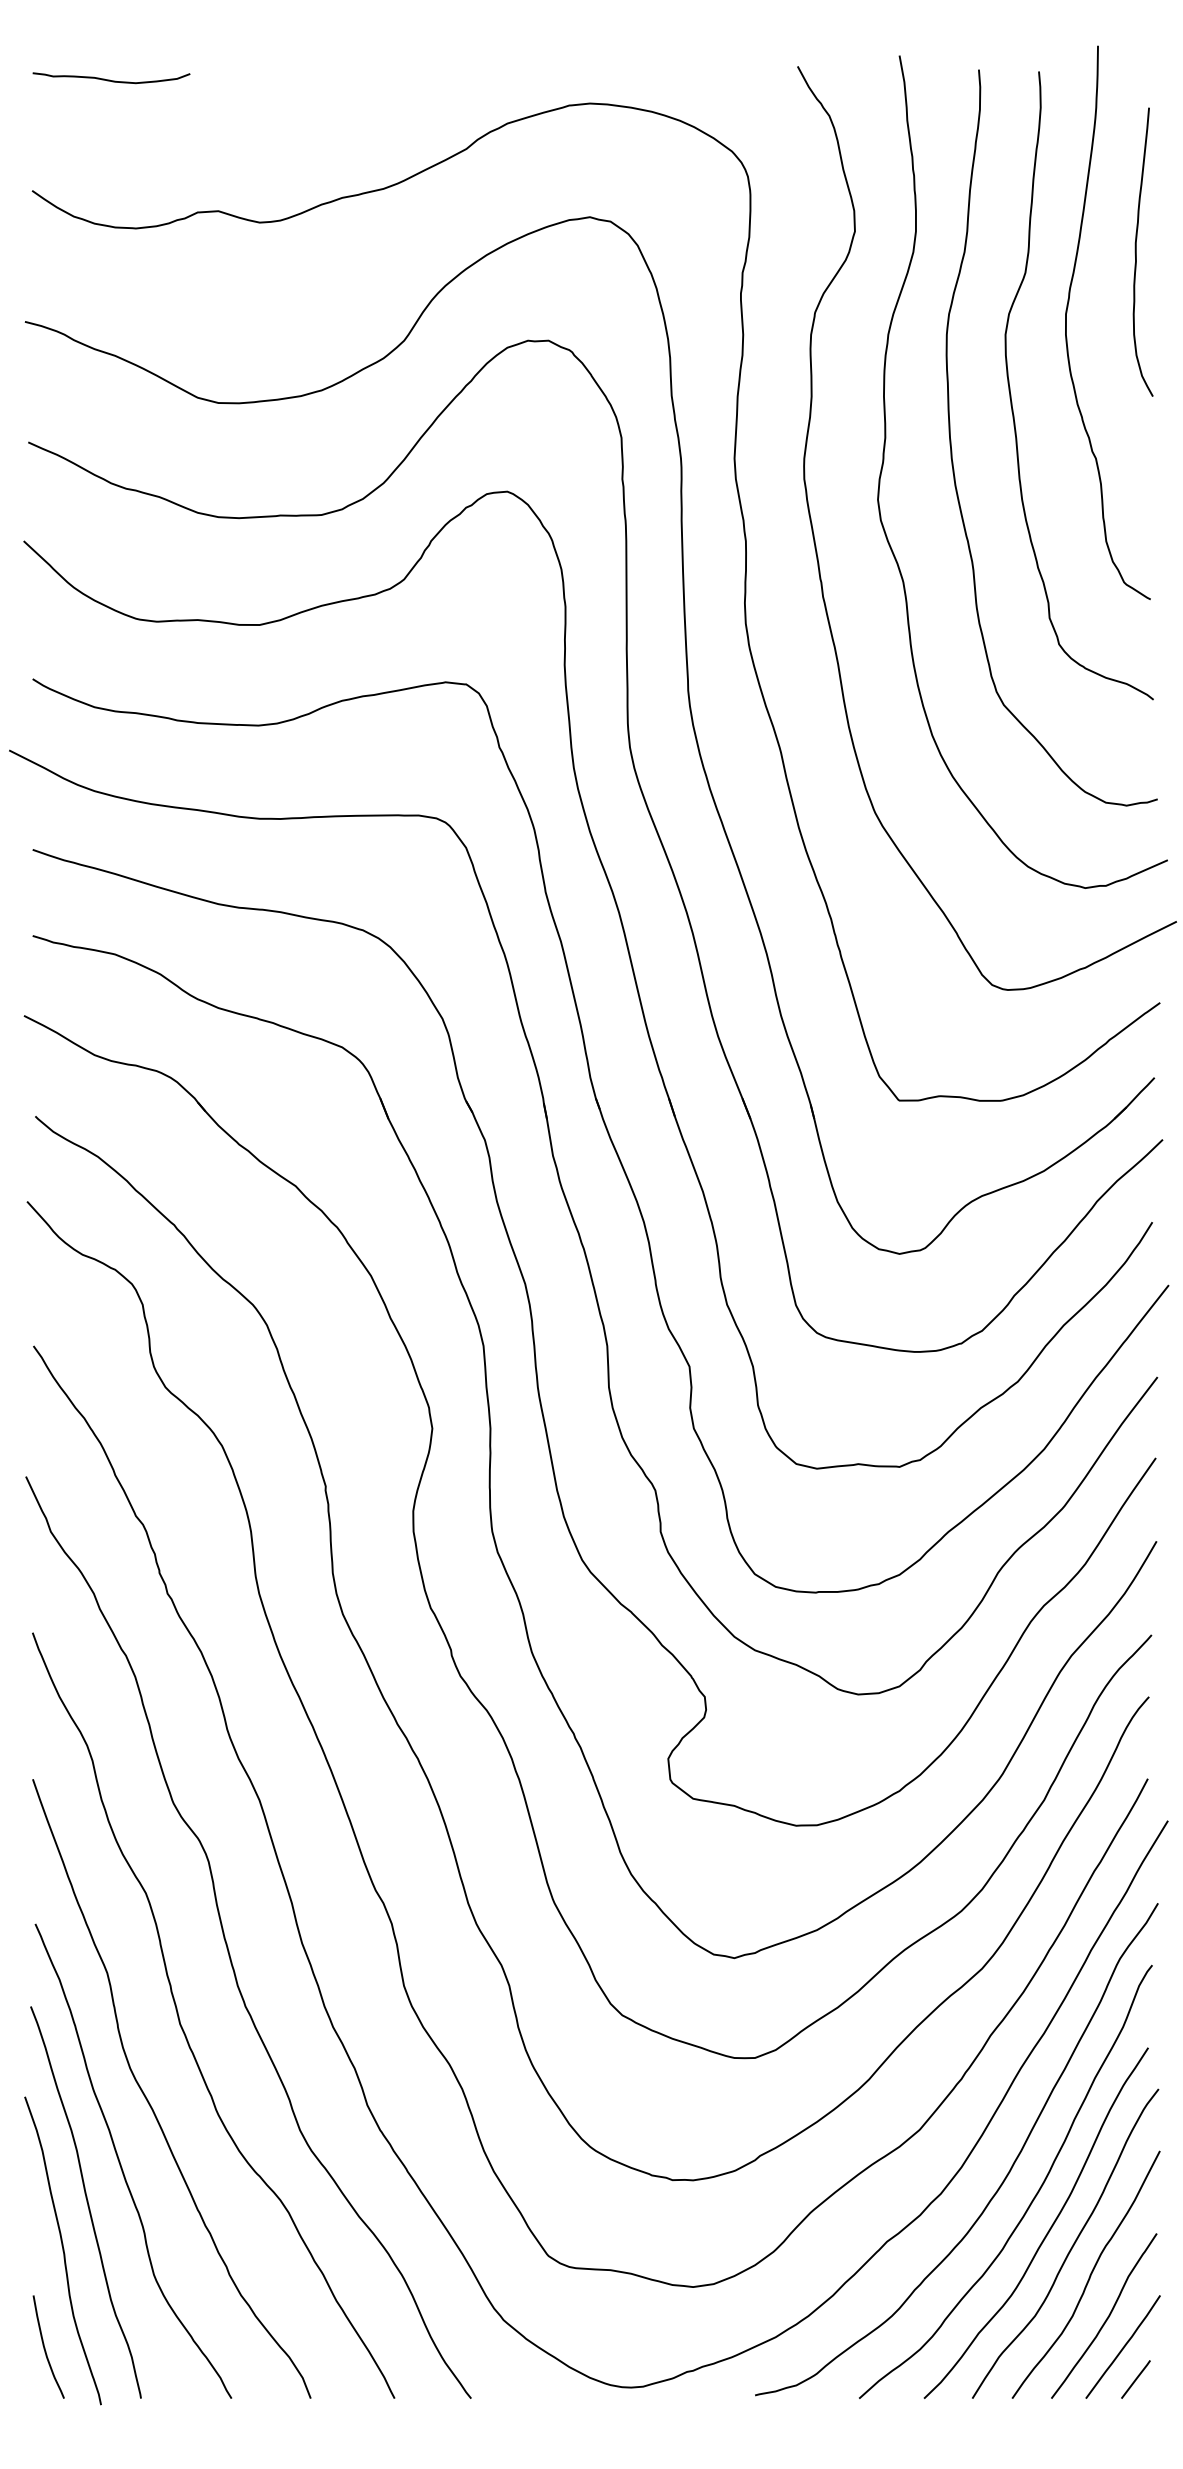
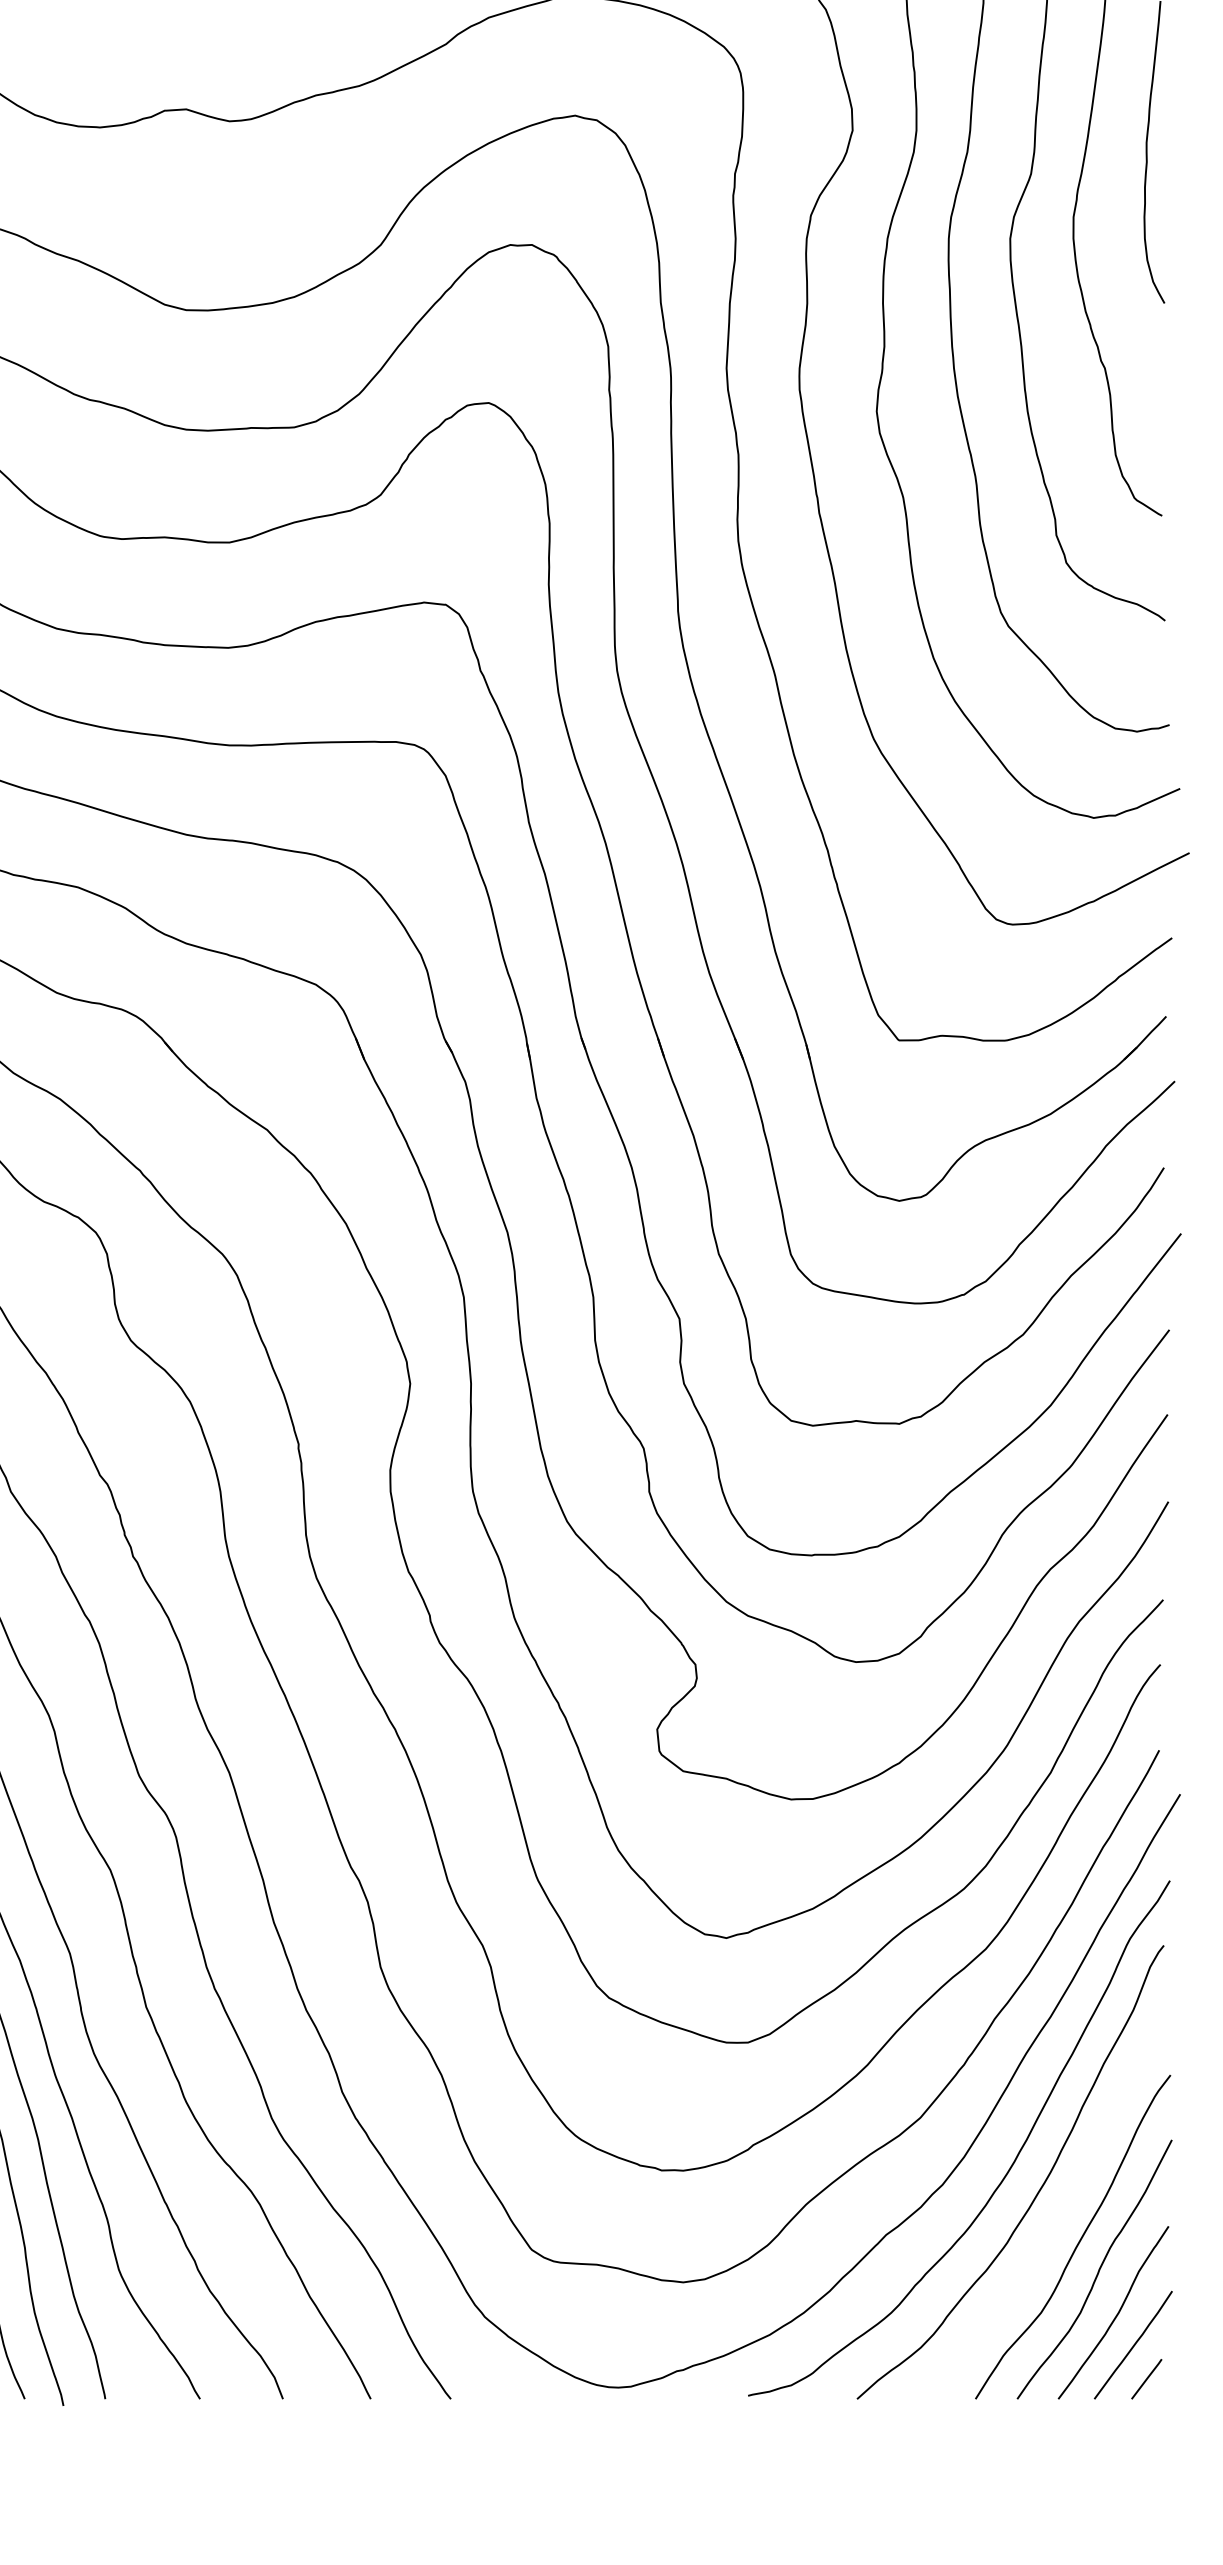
curve: (1047, 2231) -> (1054, 2224), removed

